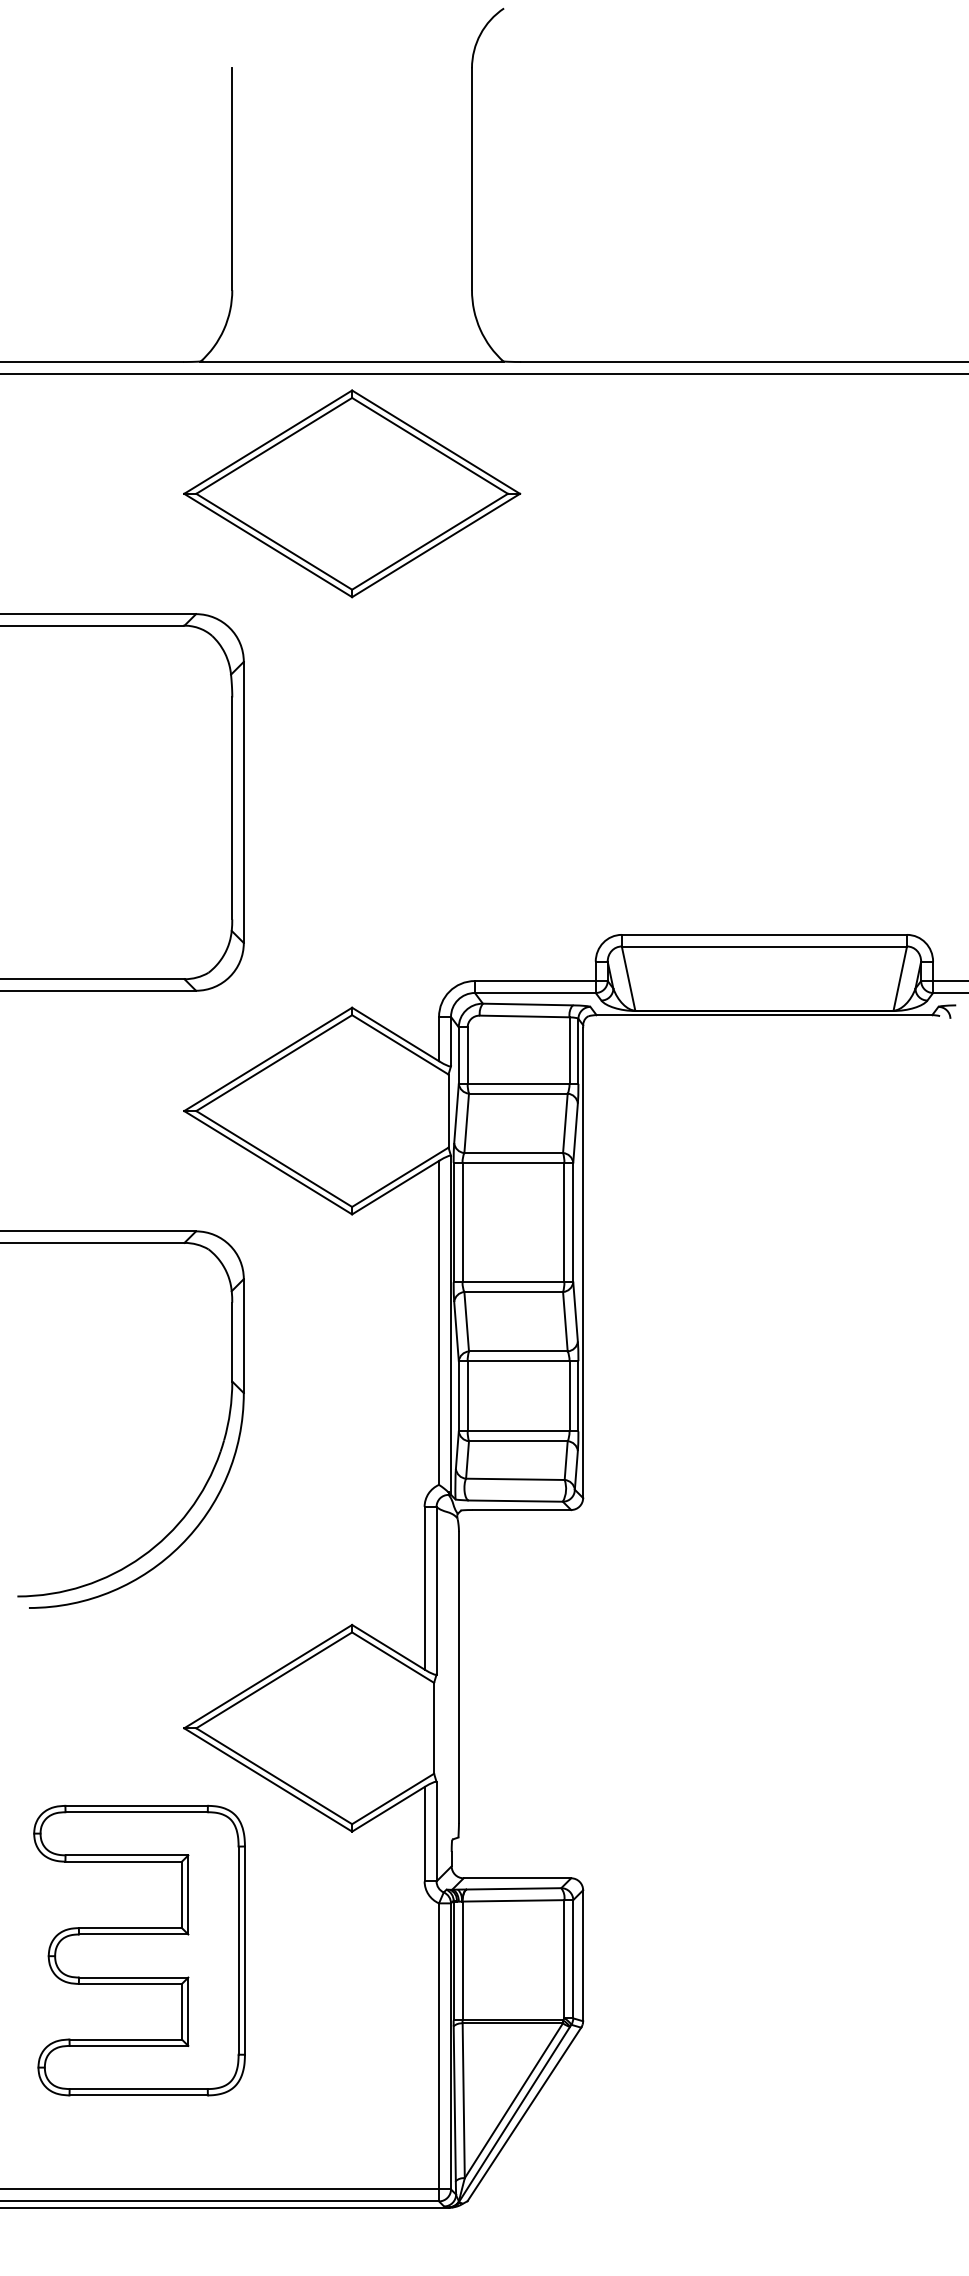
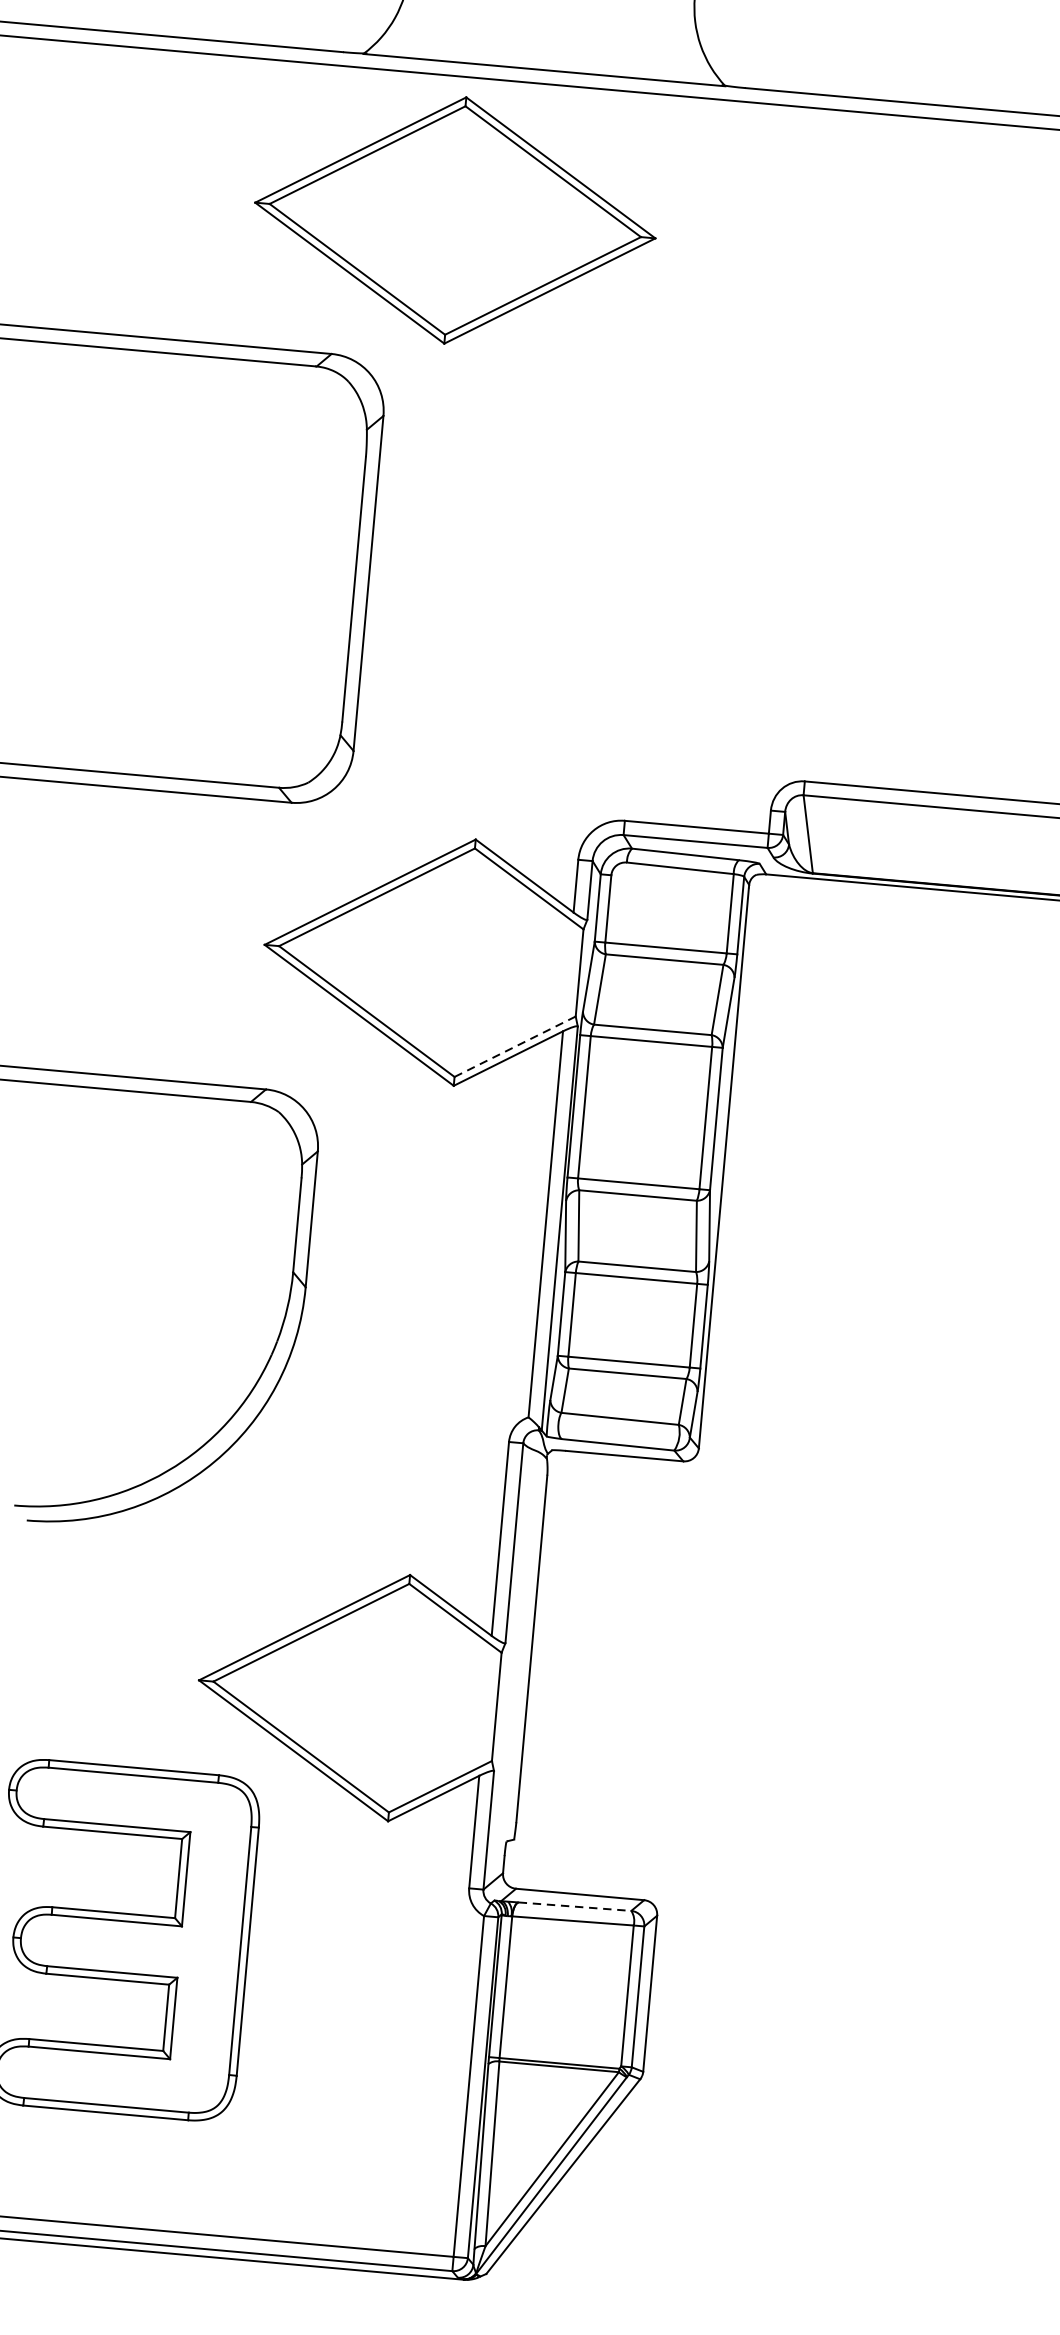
part: (352, 493) -> (455, 220), moved
line: (400, 1177) -> (515, 1046), solid -> dashed
line: (514, 1888) -> (575, 1906), solid -> dashed

